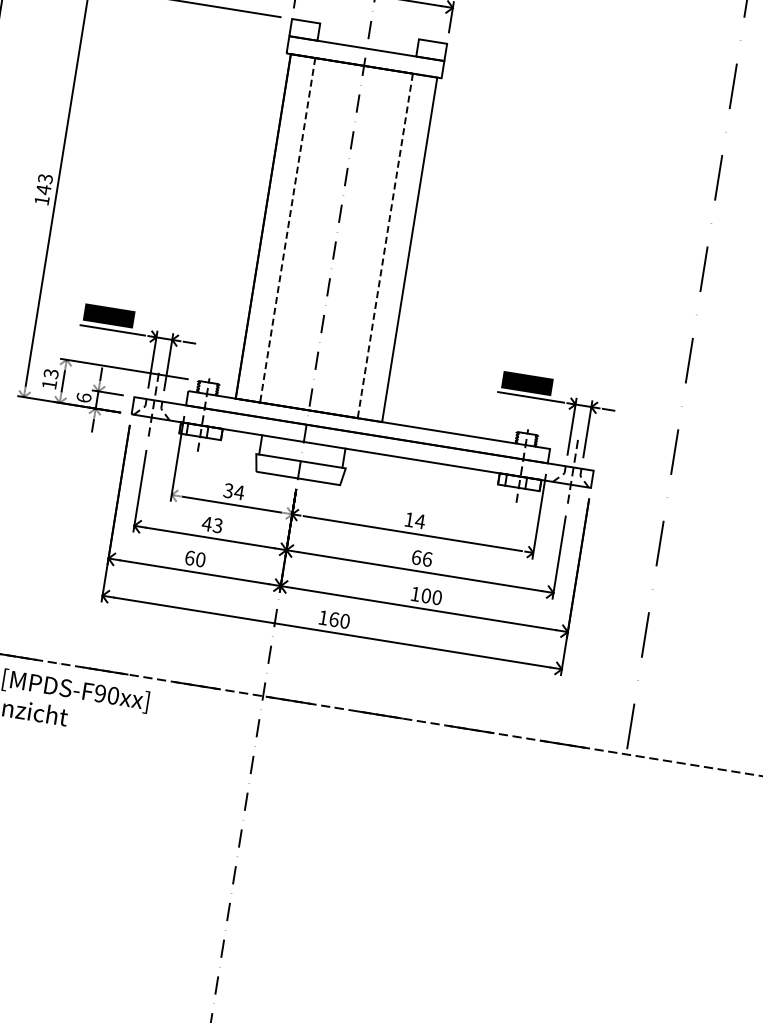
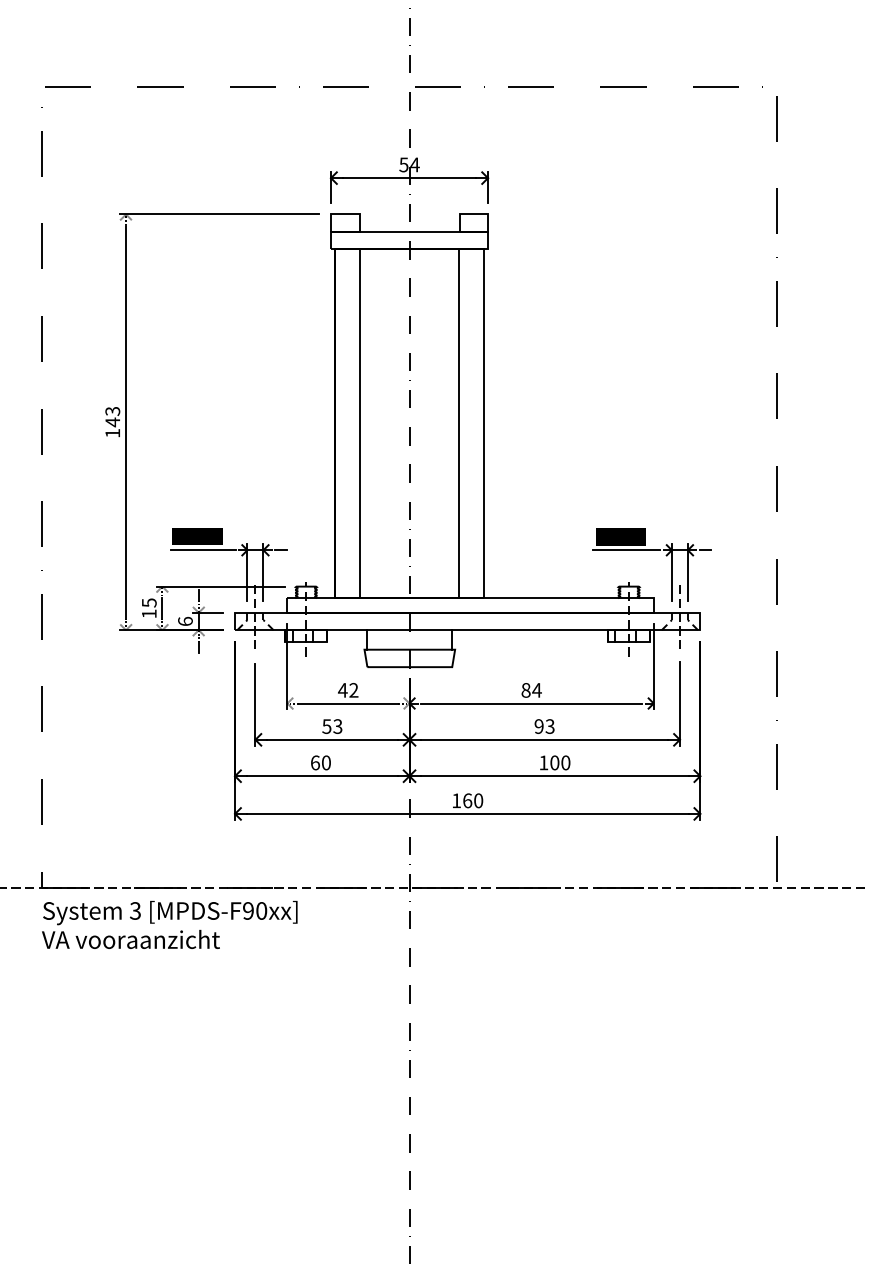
line: (287, 231) -> (360, 424), dashed -> solid
line: (385, 244) -> (458, 422), dashed -> solid
text: (50, 373) -> (148, 602), 13 -> 15
text: (234, 491) -> (348, 690), 34 -> 42
text: (408, 519) -> (525, 690), 14 -> 84
text: (206, 523) -> (326, 726), 43 -> 53
text: (421, 558) -> (544, 726), 66 -> 93

